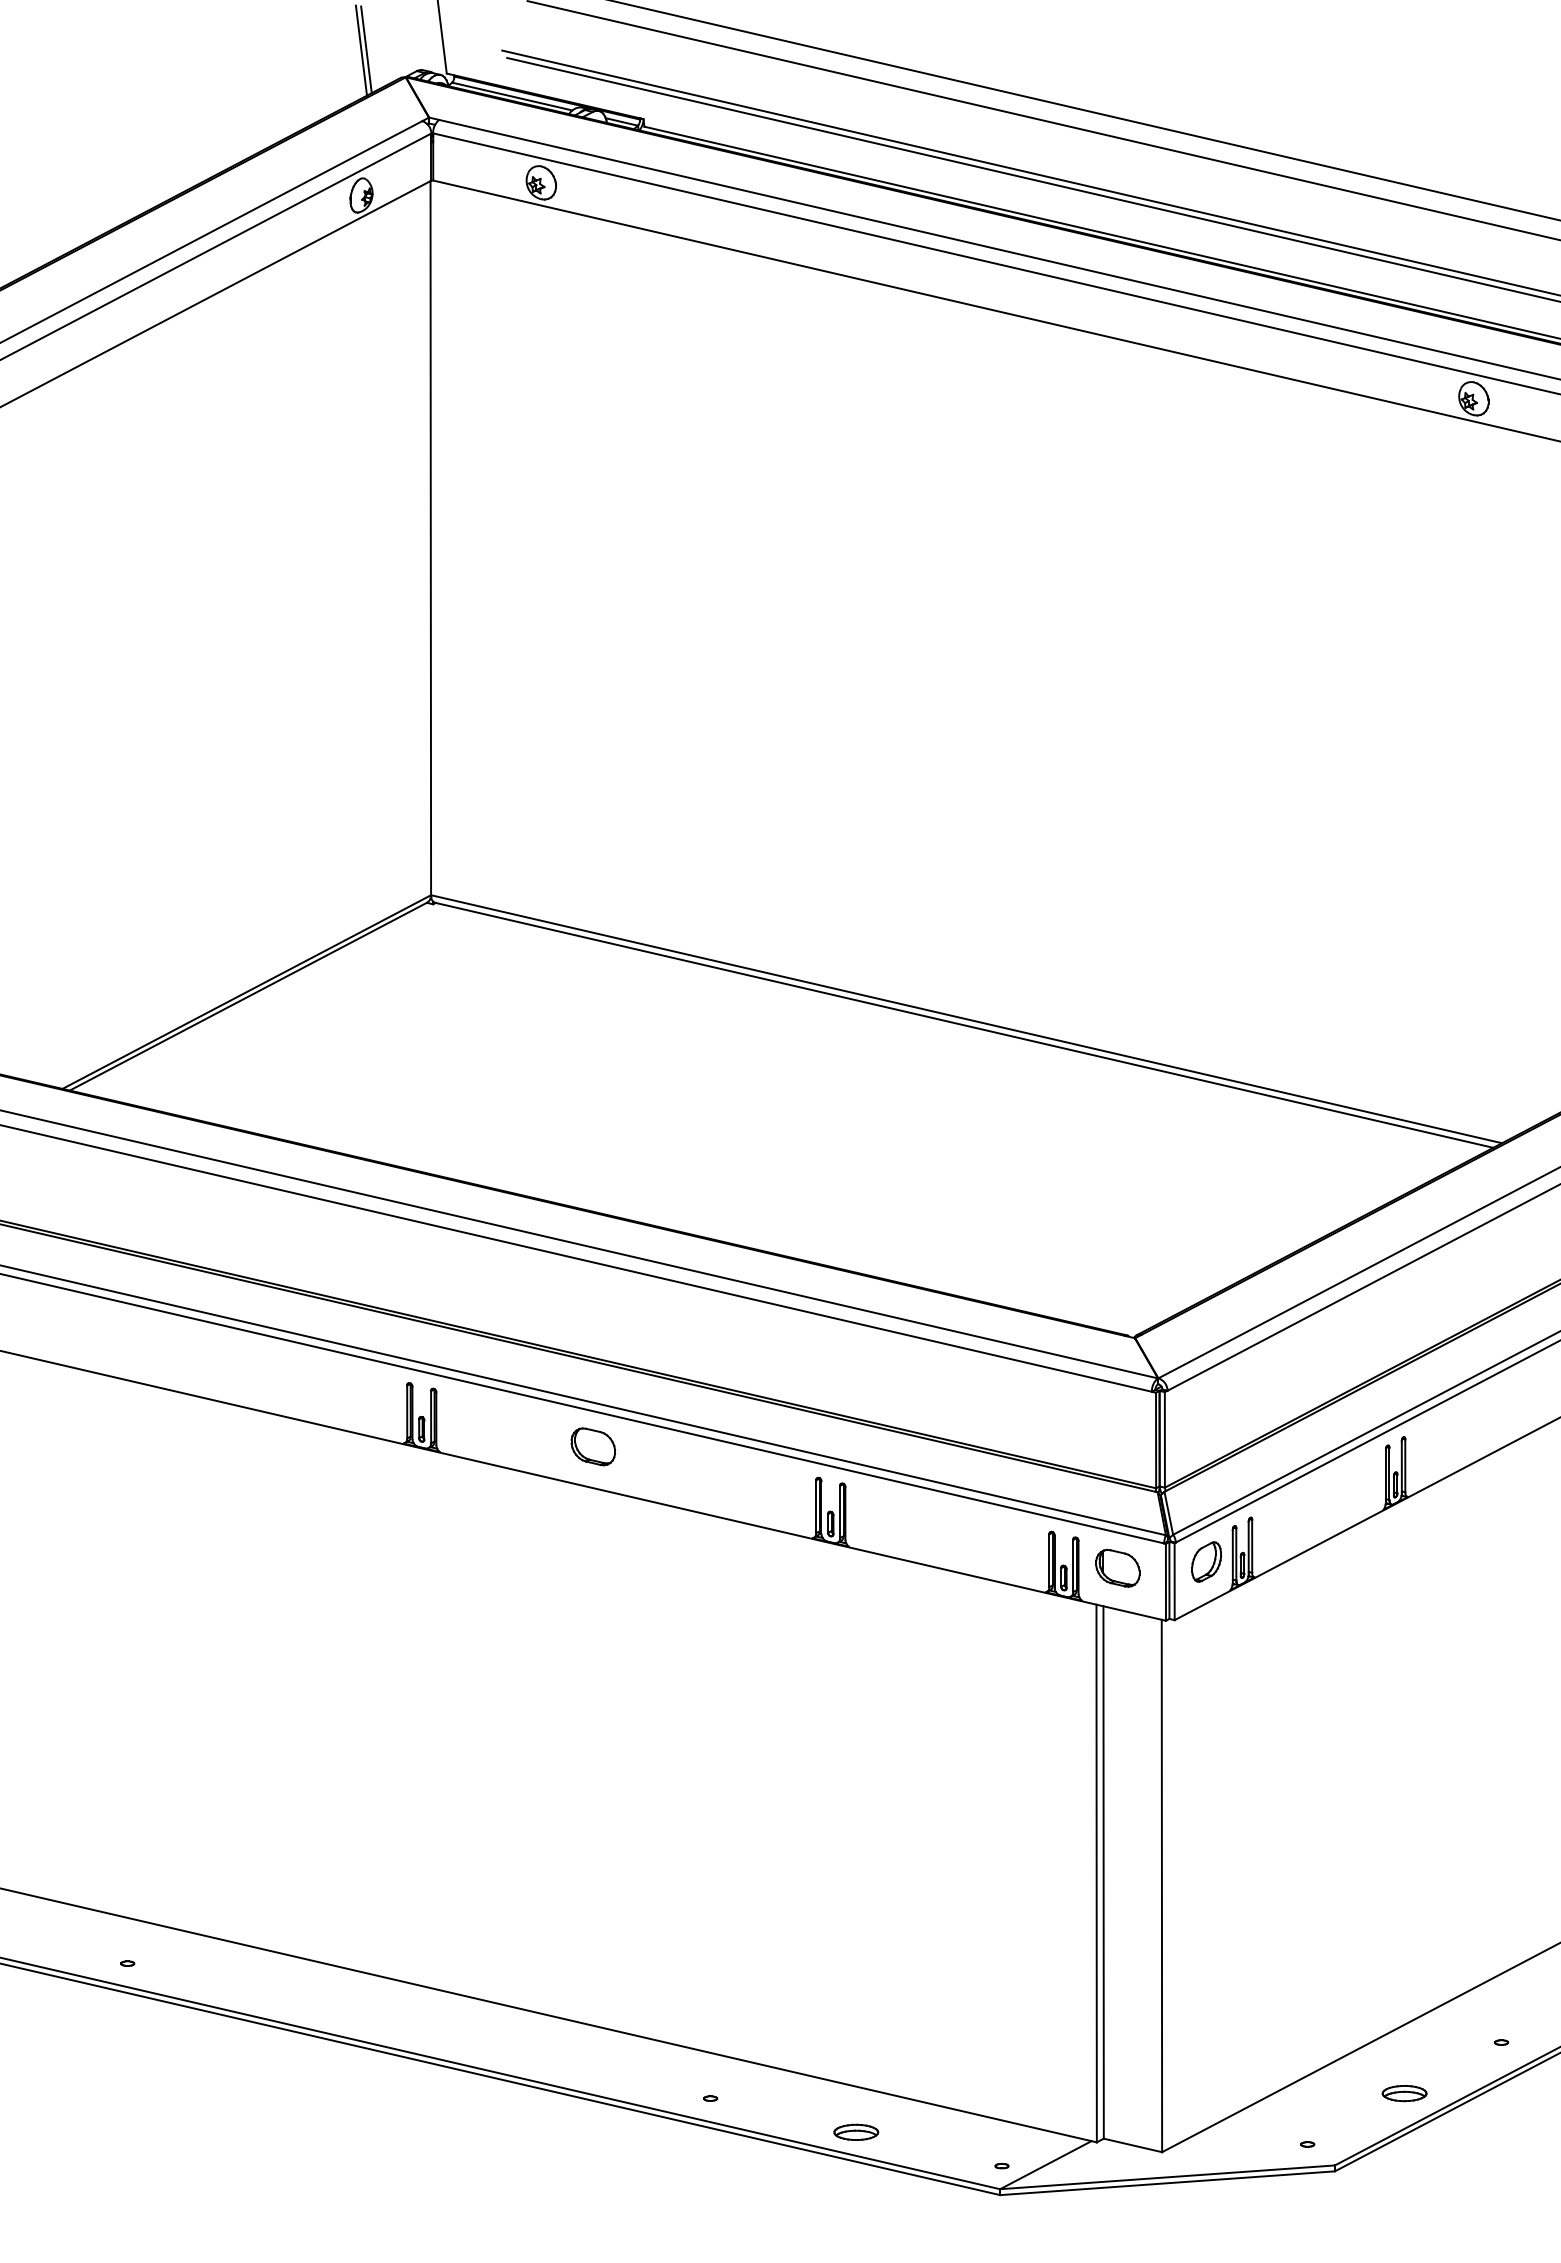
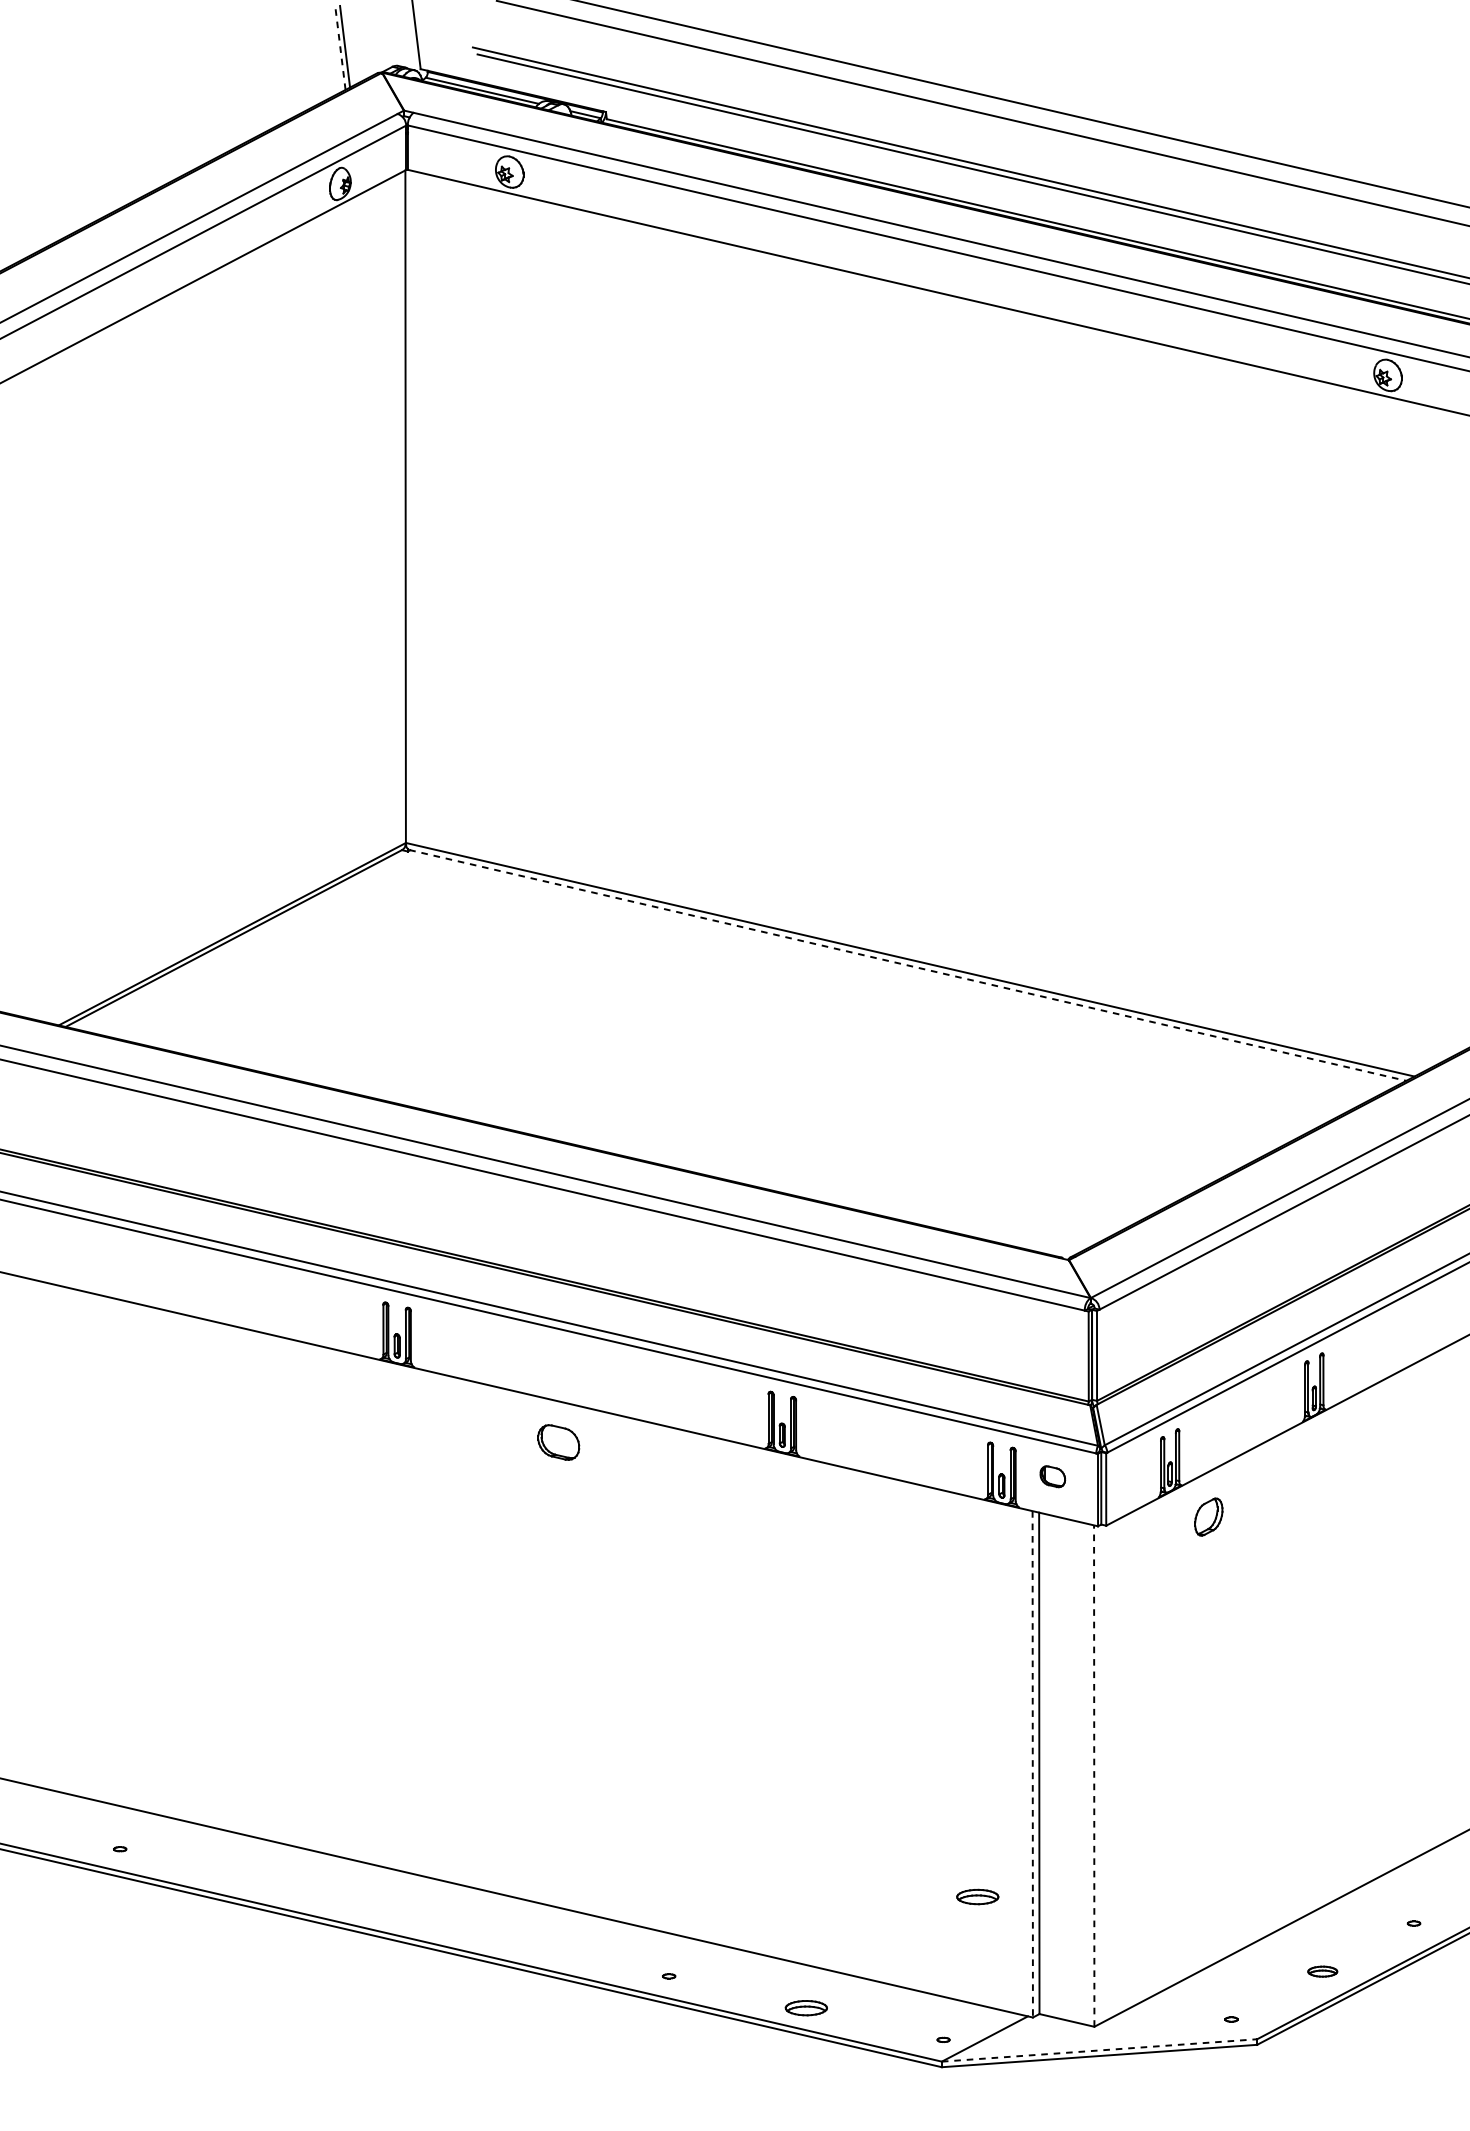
line: (361, 50) -> (340, 47), solid -> dashed
line: (964, 1025) -> (908, 965), solid -> dashed
part: (593, 1446) -> (558, 1442), moved
part: (1206, 1561) -> (1208, 1516), moved
part: (1117, 1567) -> (1052, 1476), size x0.6
line: (1096, 1873) -> (1032, 1764), solid -> dashed
line: (1161, 1885) -> (1093, 1775), solid -> dashed
part: (1038, 2013) -> (977, 1896), added
part: (1404, 2093) -> (1322, 1971), size x0.7
line: (1167, 2177) -> (1099, 2050), solid -> dashed

